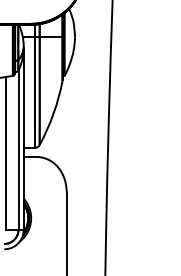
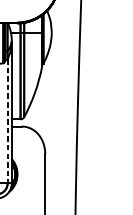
line: (18, 150) -> (7, 121), solid -> dashed

